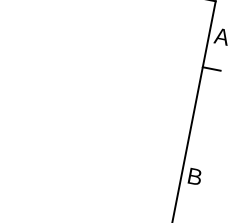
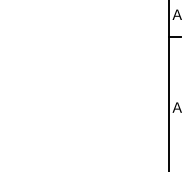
text: (193, 176) -> (176, 107), Ｂ -> Ａ

